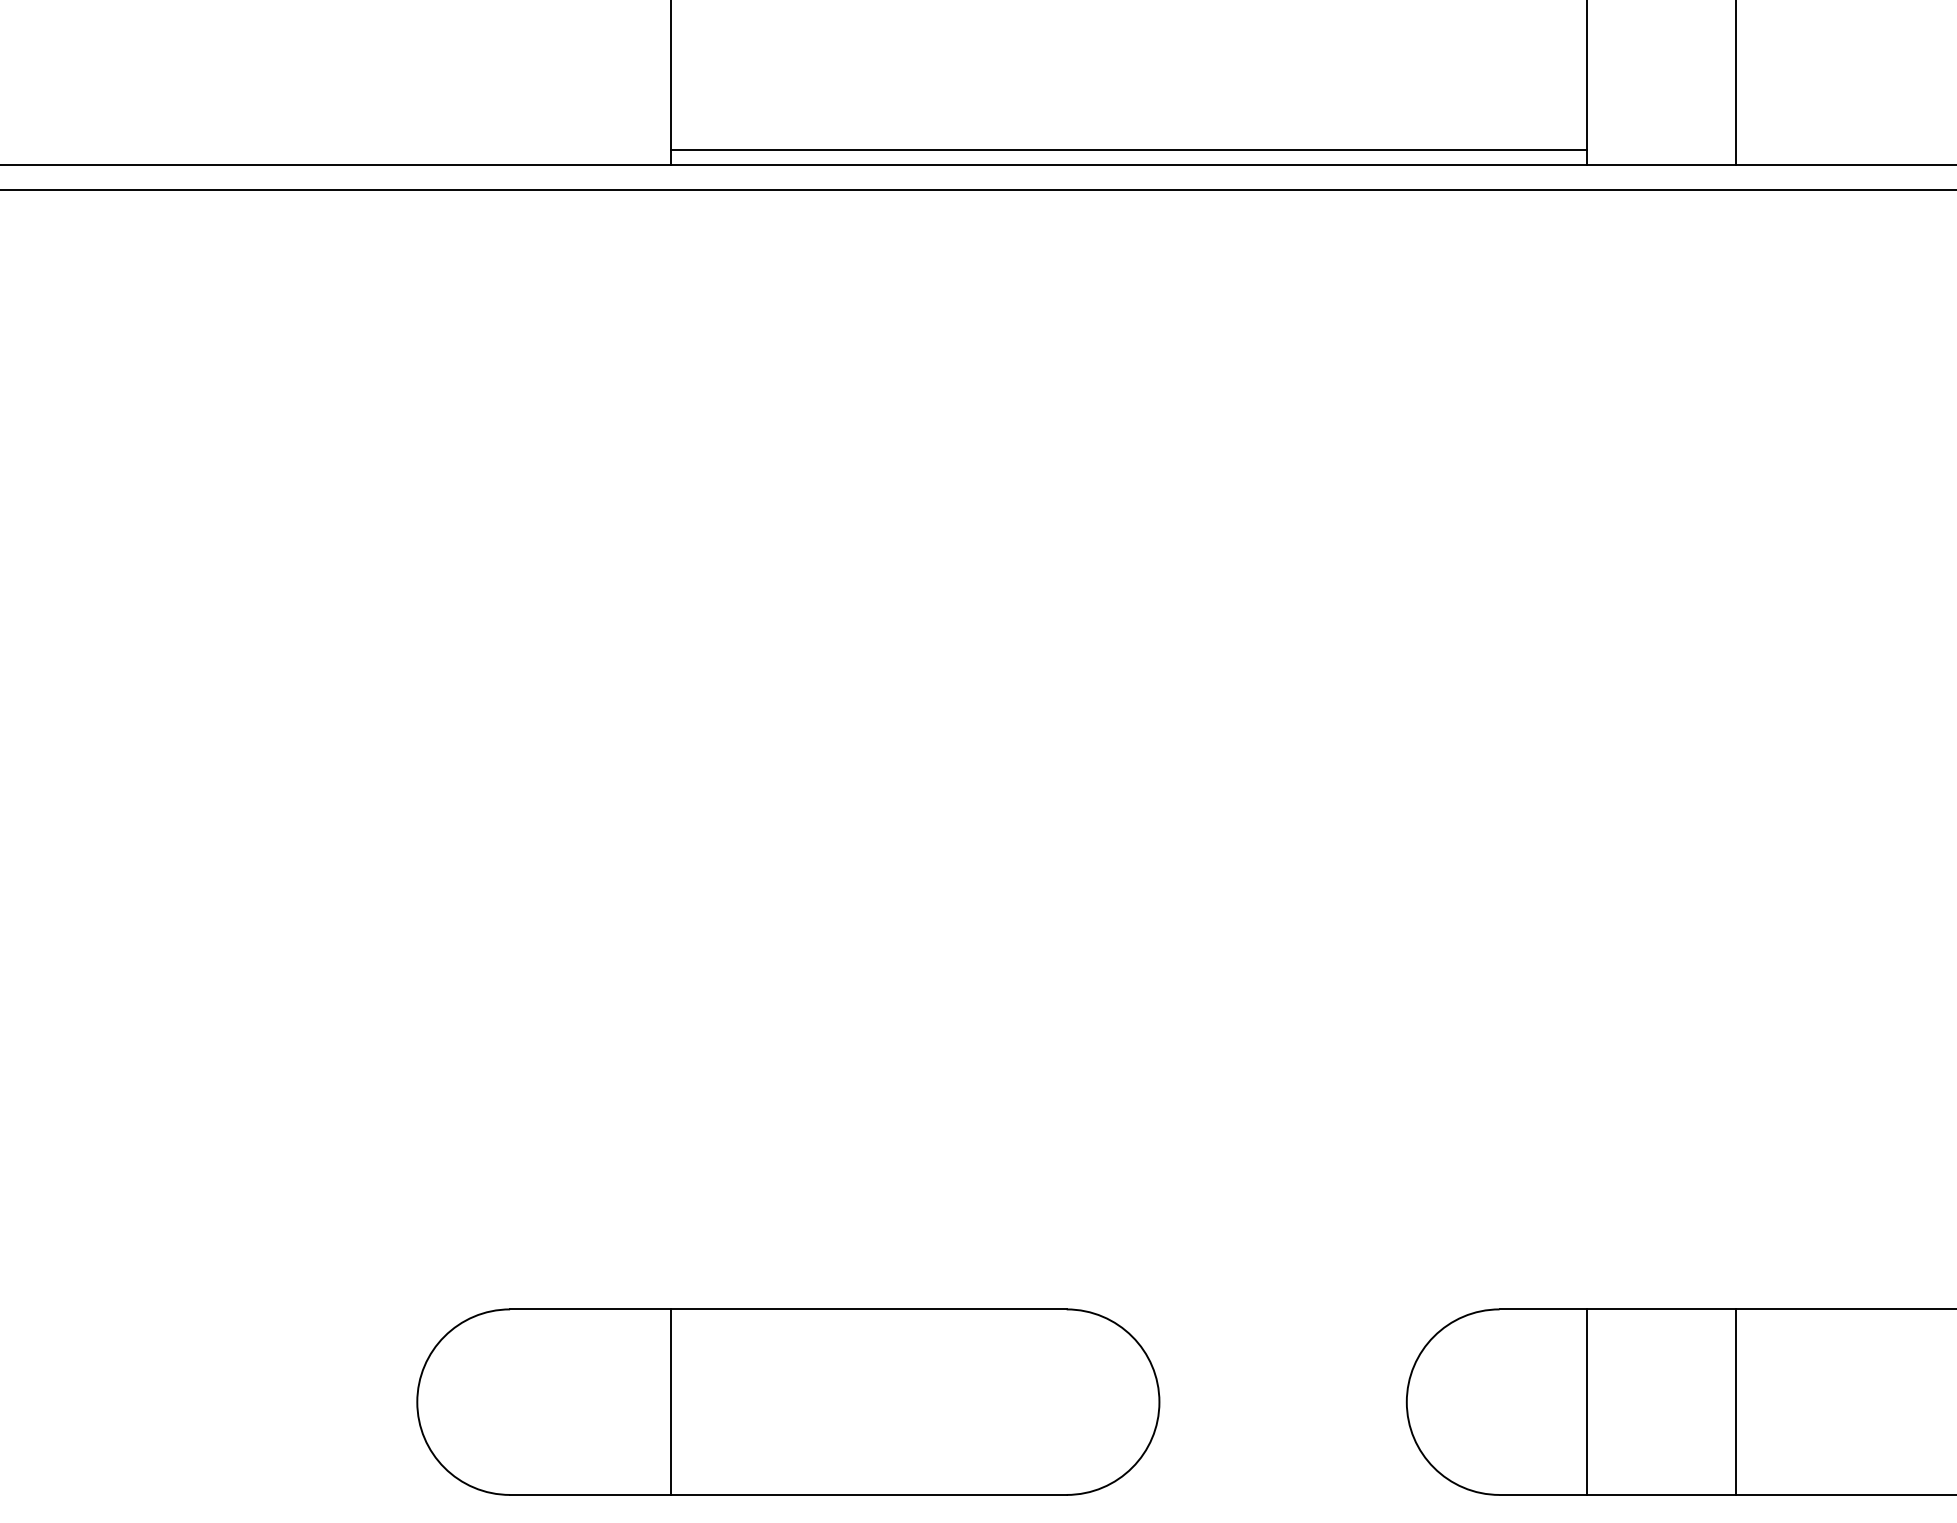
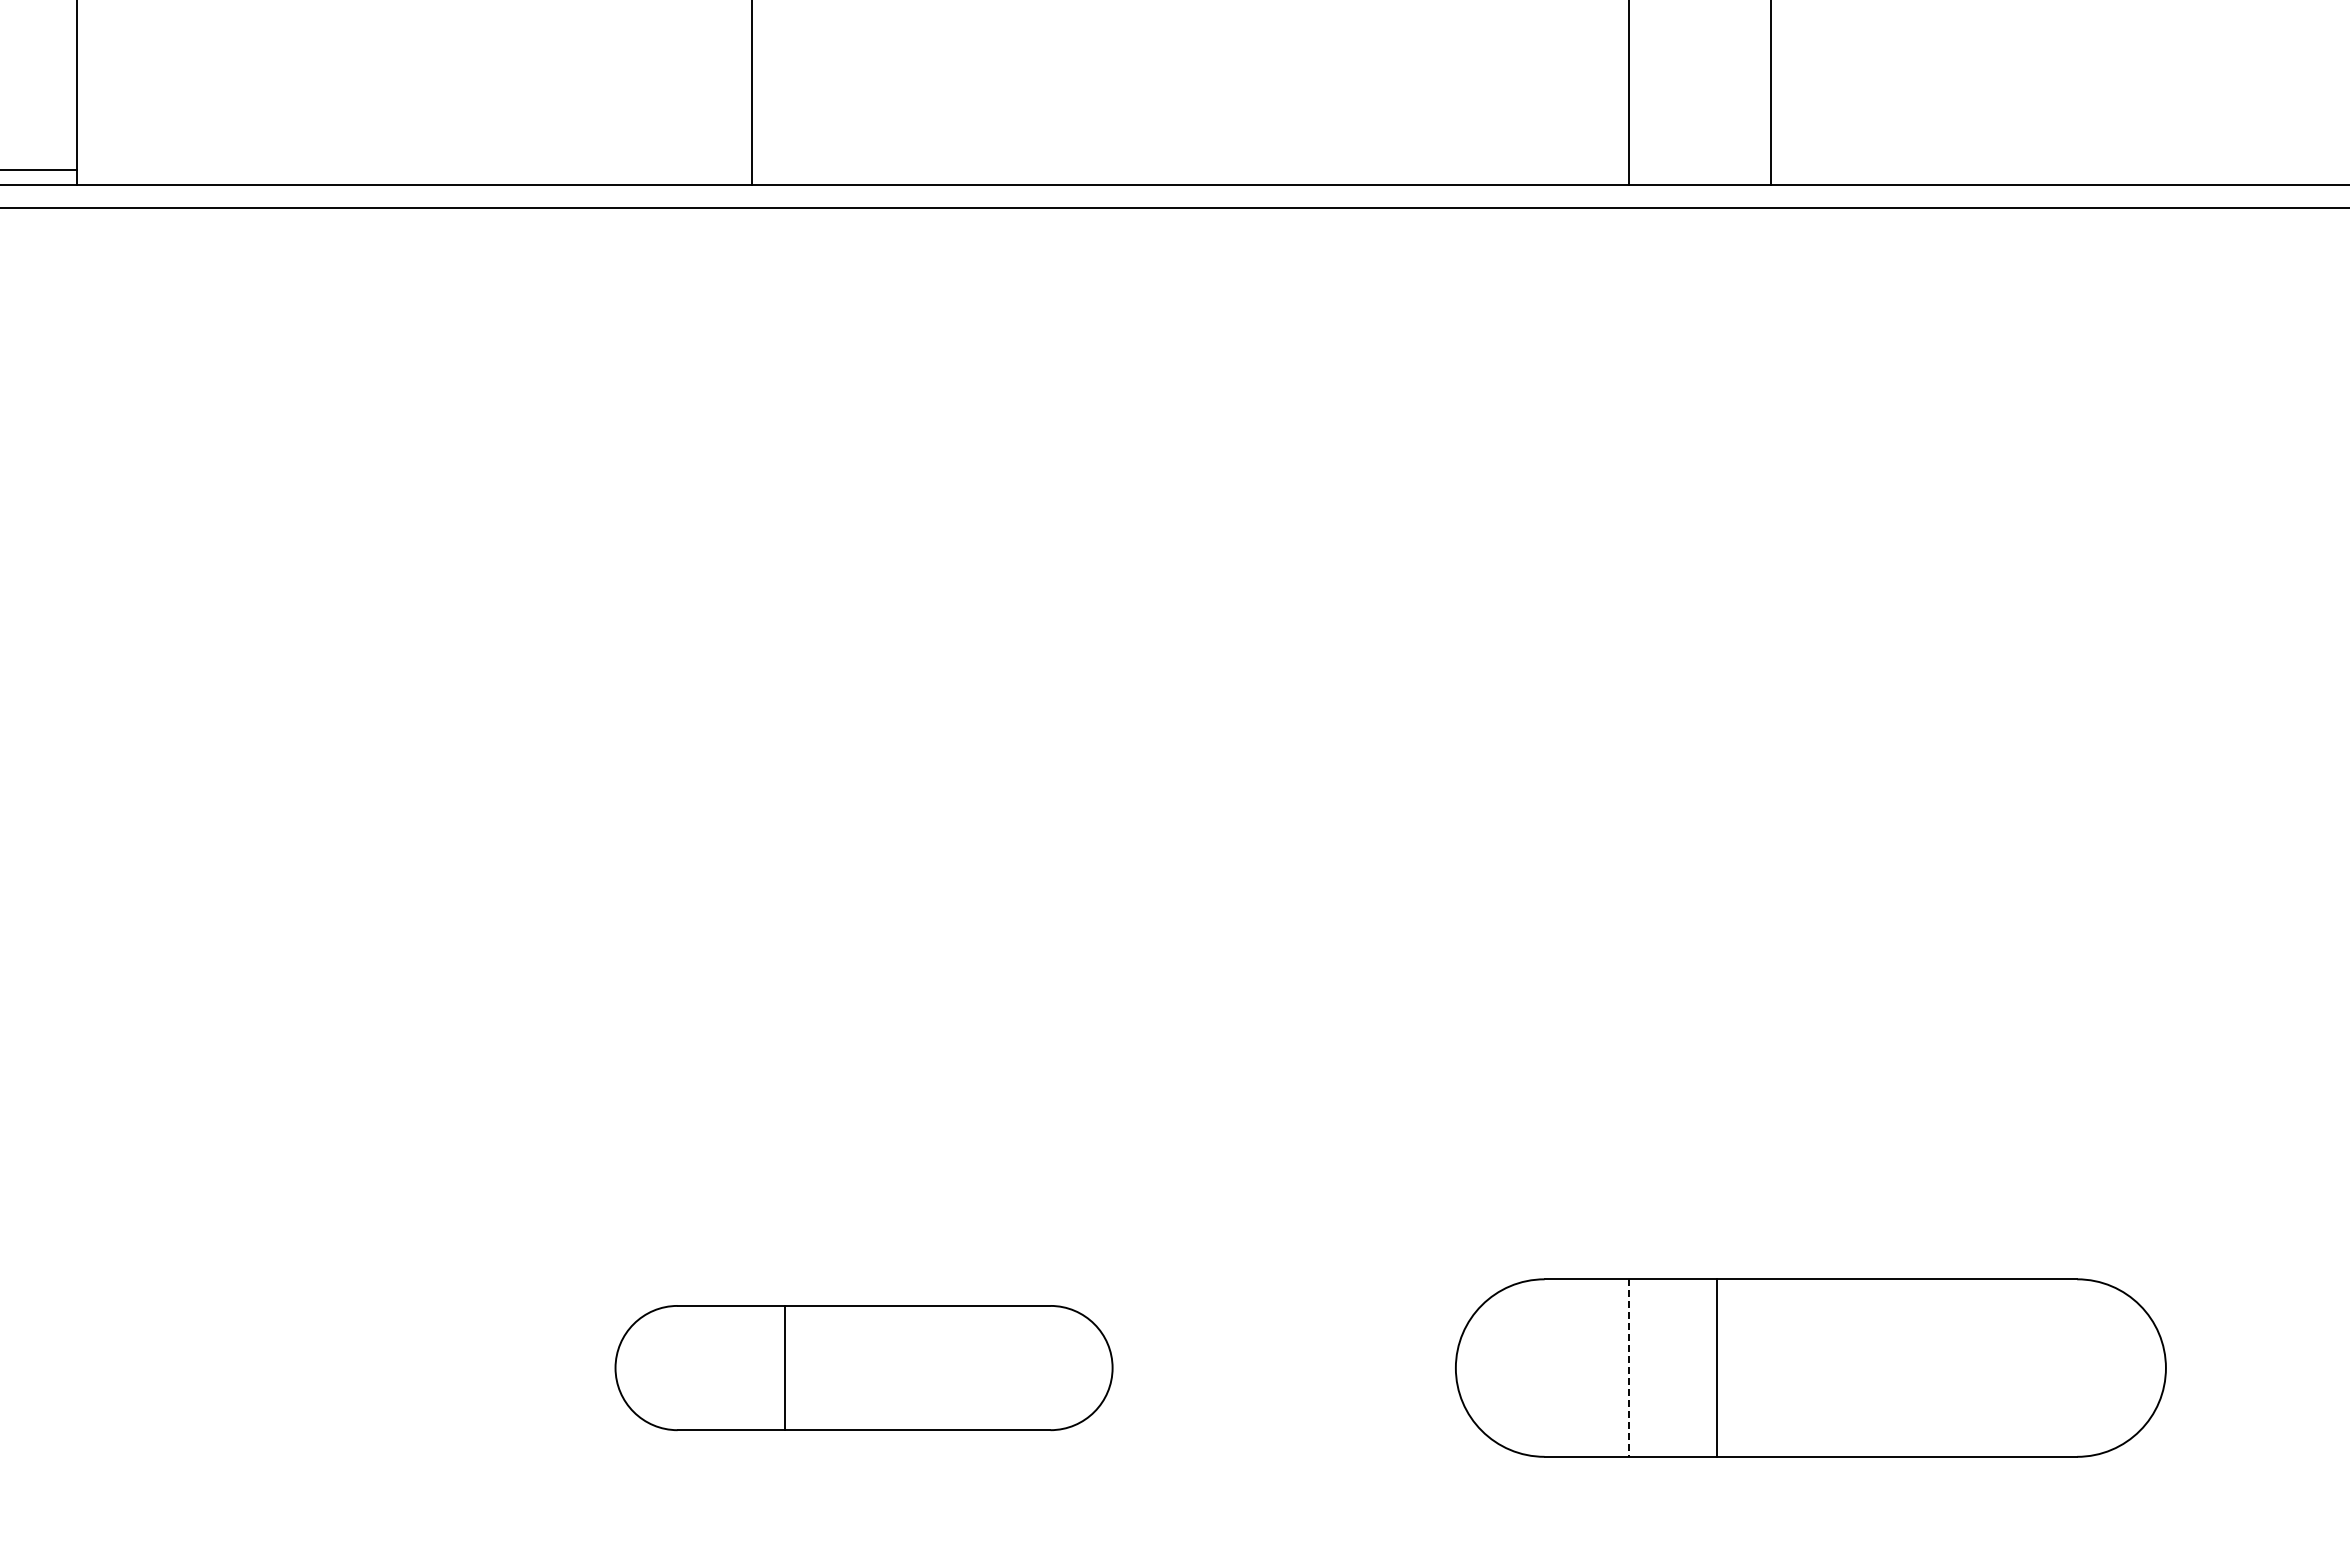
line: (1128, 150) -> (1189, 170), removed
part: (787, 1401) -> (863, 1367), size x0.7
line: (1735, 1401) -> (1716, 1367), moved
line: (1587, 1402) -> (1628, 1368), solid -> dashed

